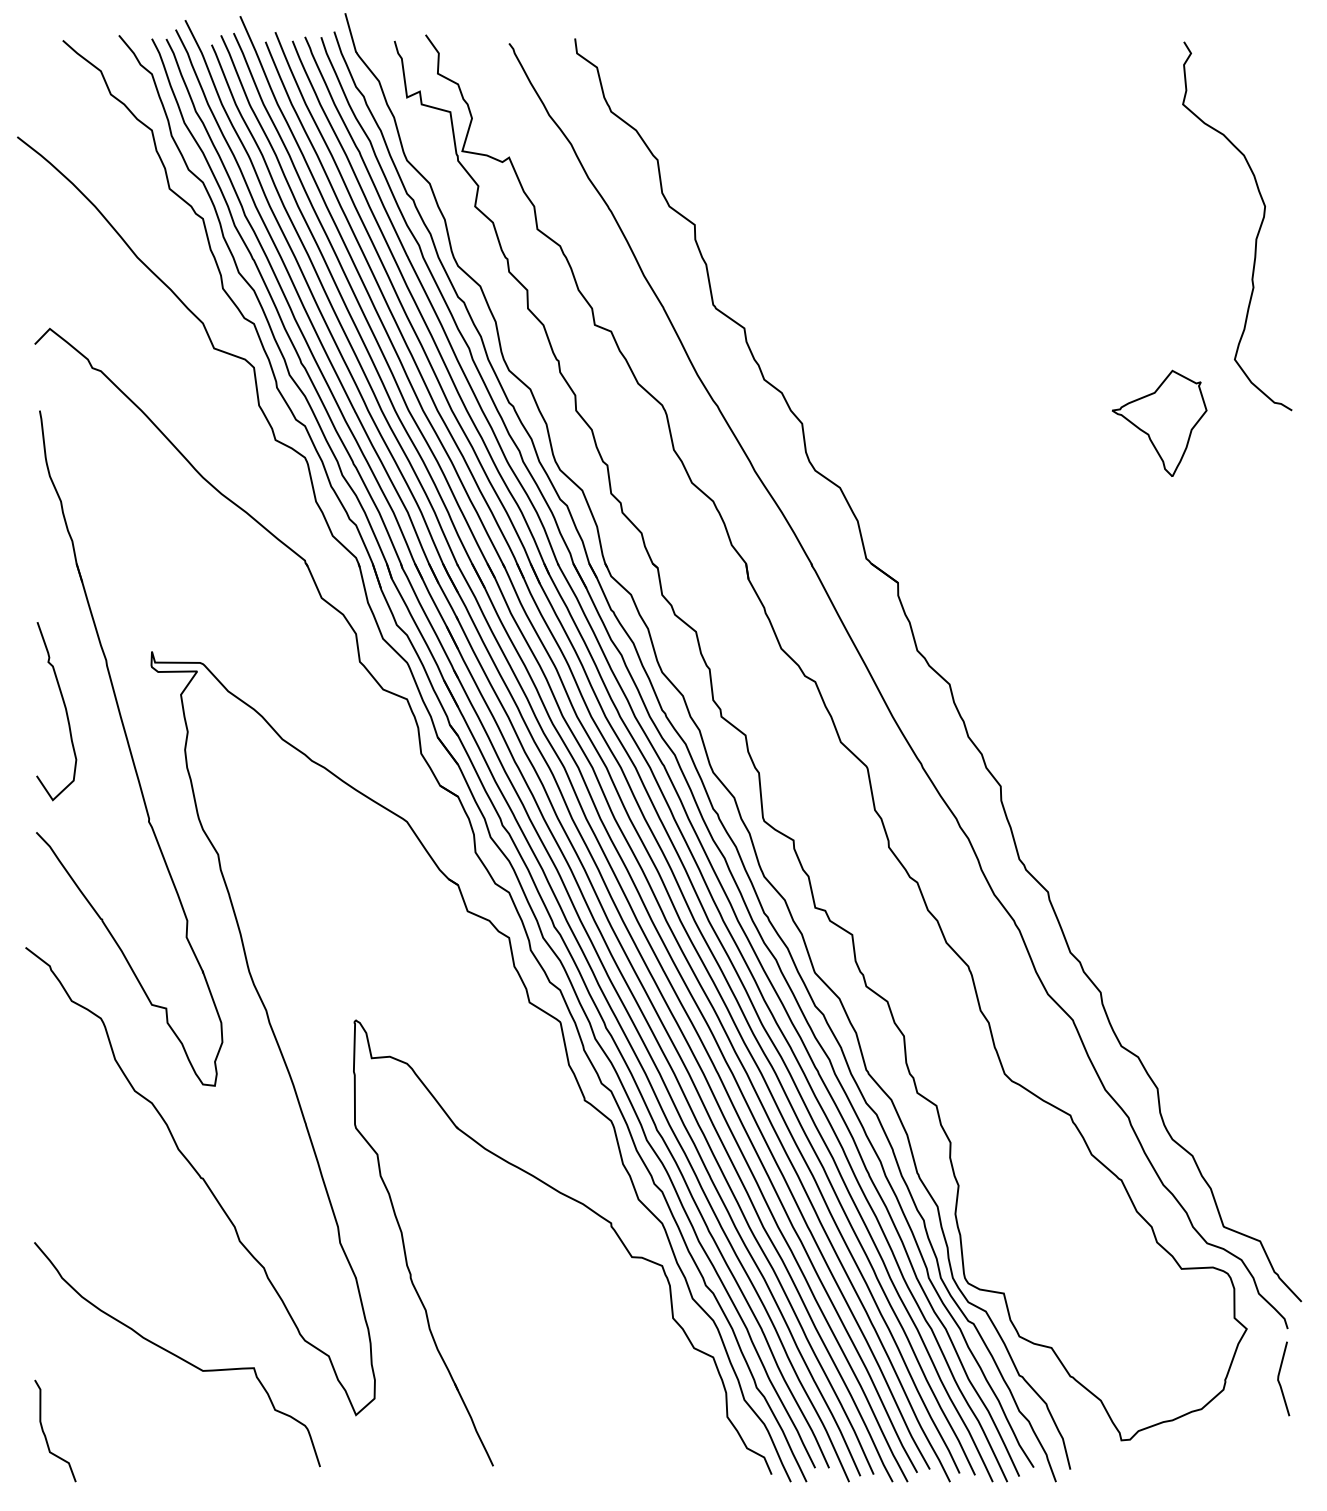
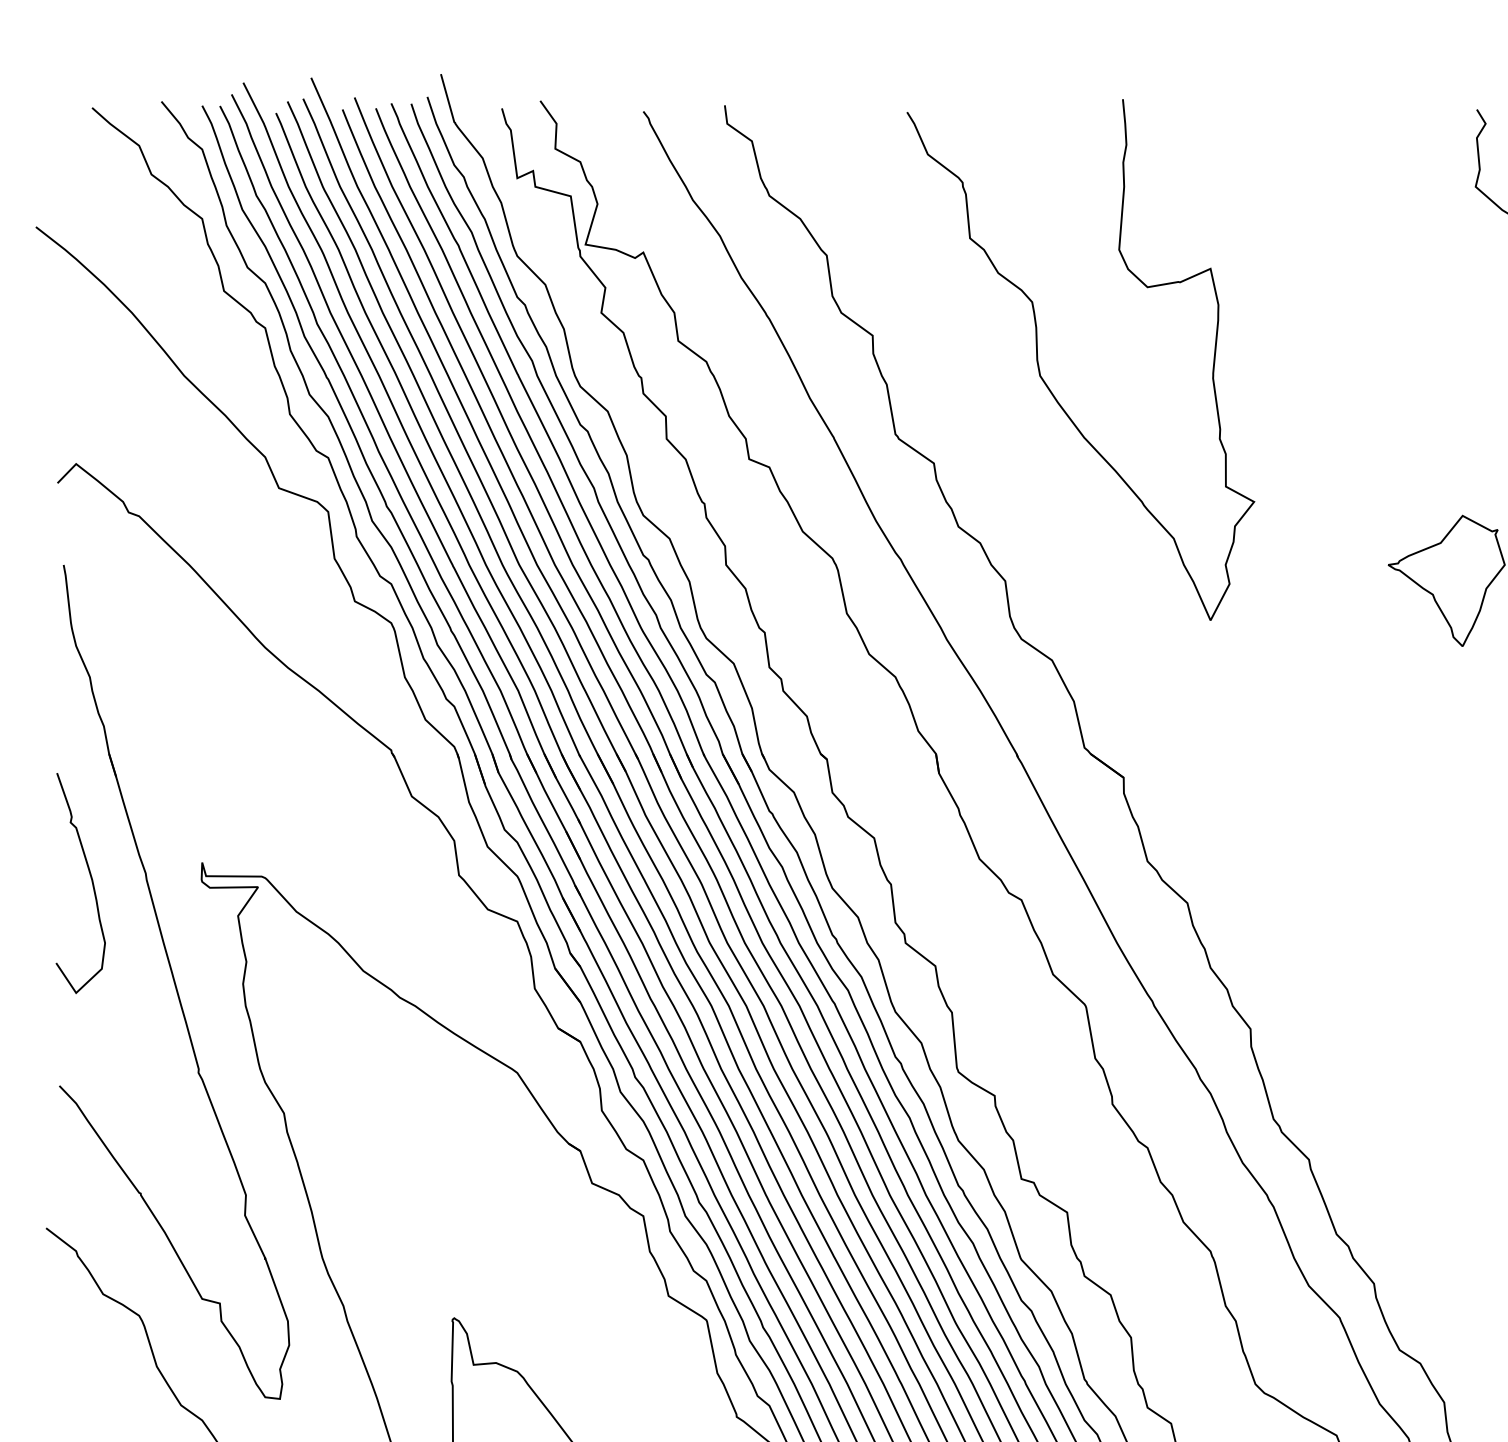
curve: (836, 264) -> (1047, 384), added
curve: (64, 708) -> (90, 879), moved

